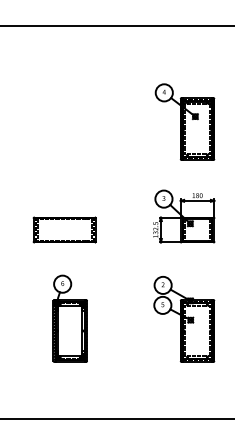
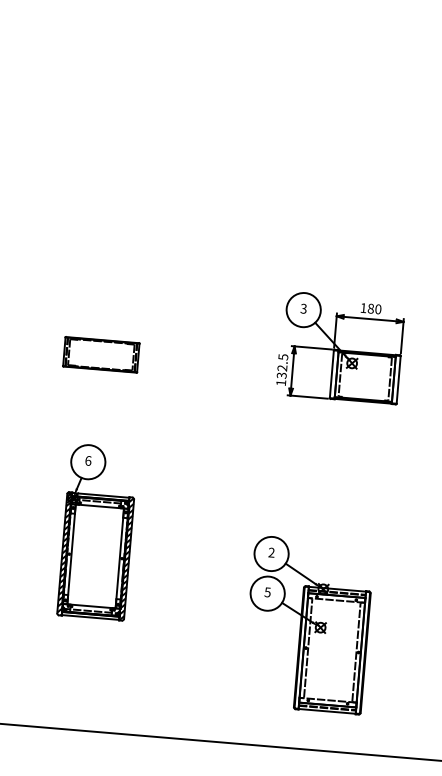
part: (184, 121) -> (357, 159), removed
part: (64, 229) -> (101, 353), size x0.6
part: (184, 319) -> (308, 625), moved

